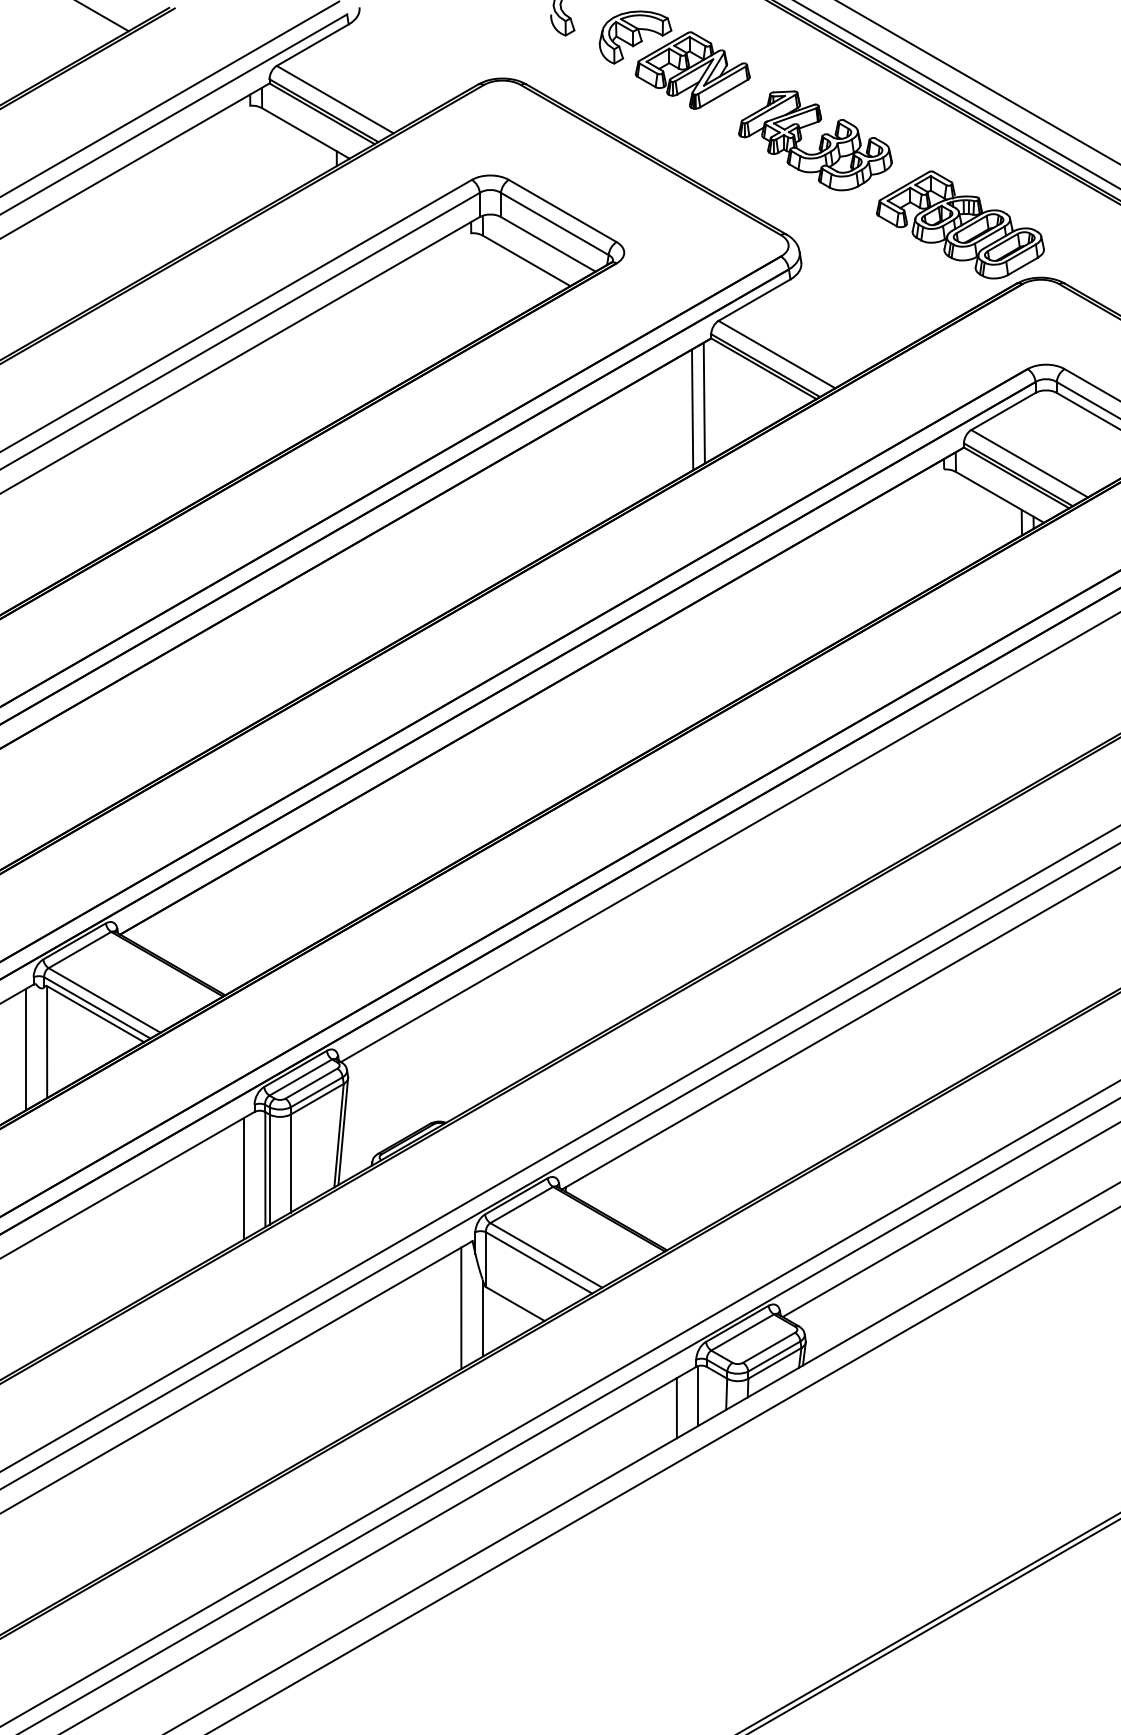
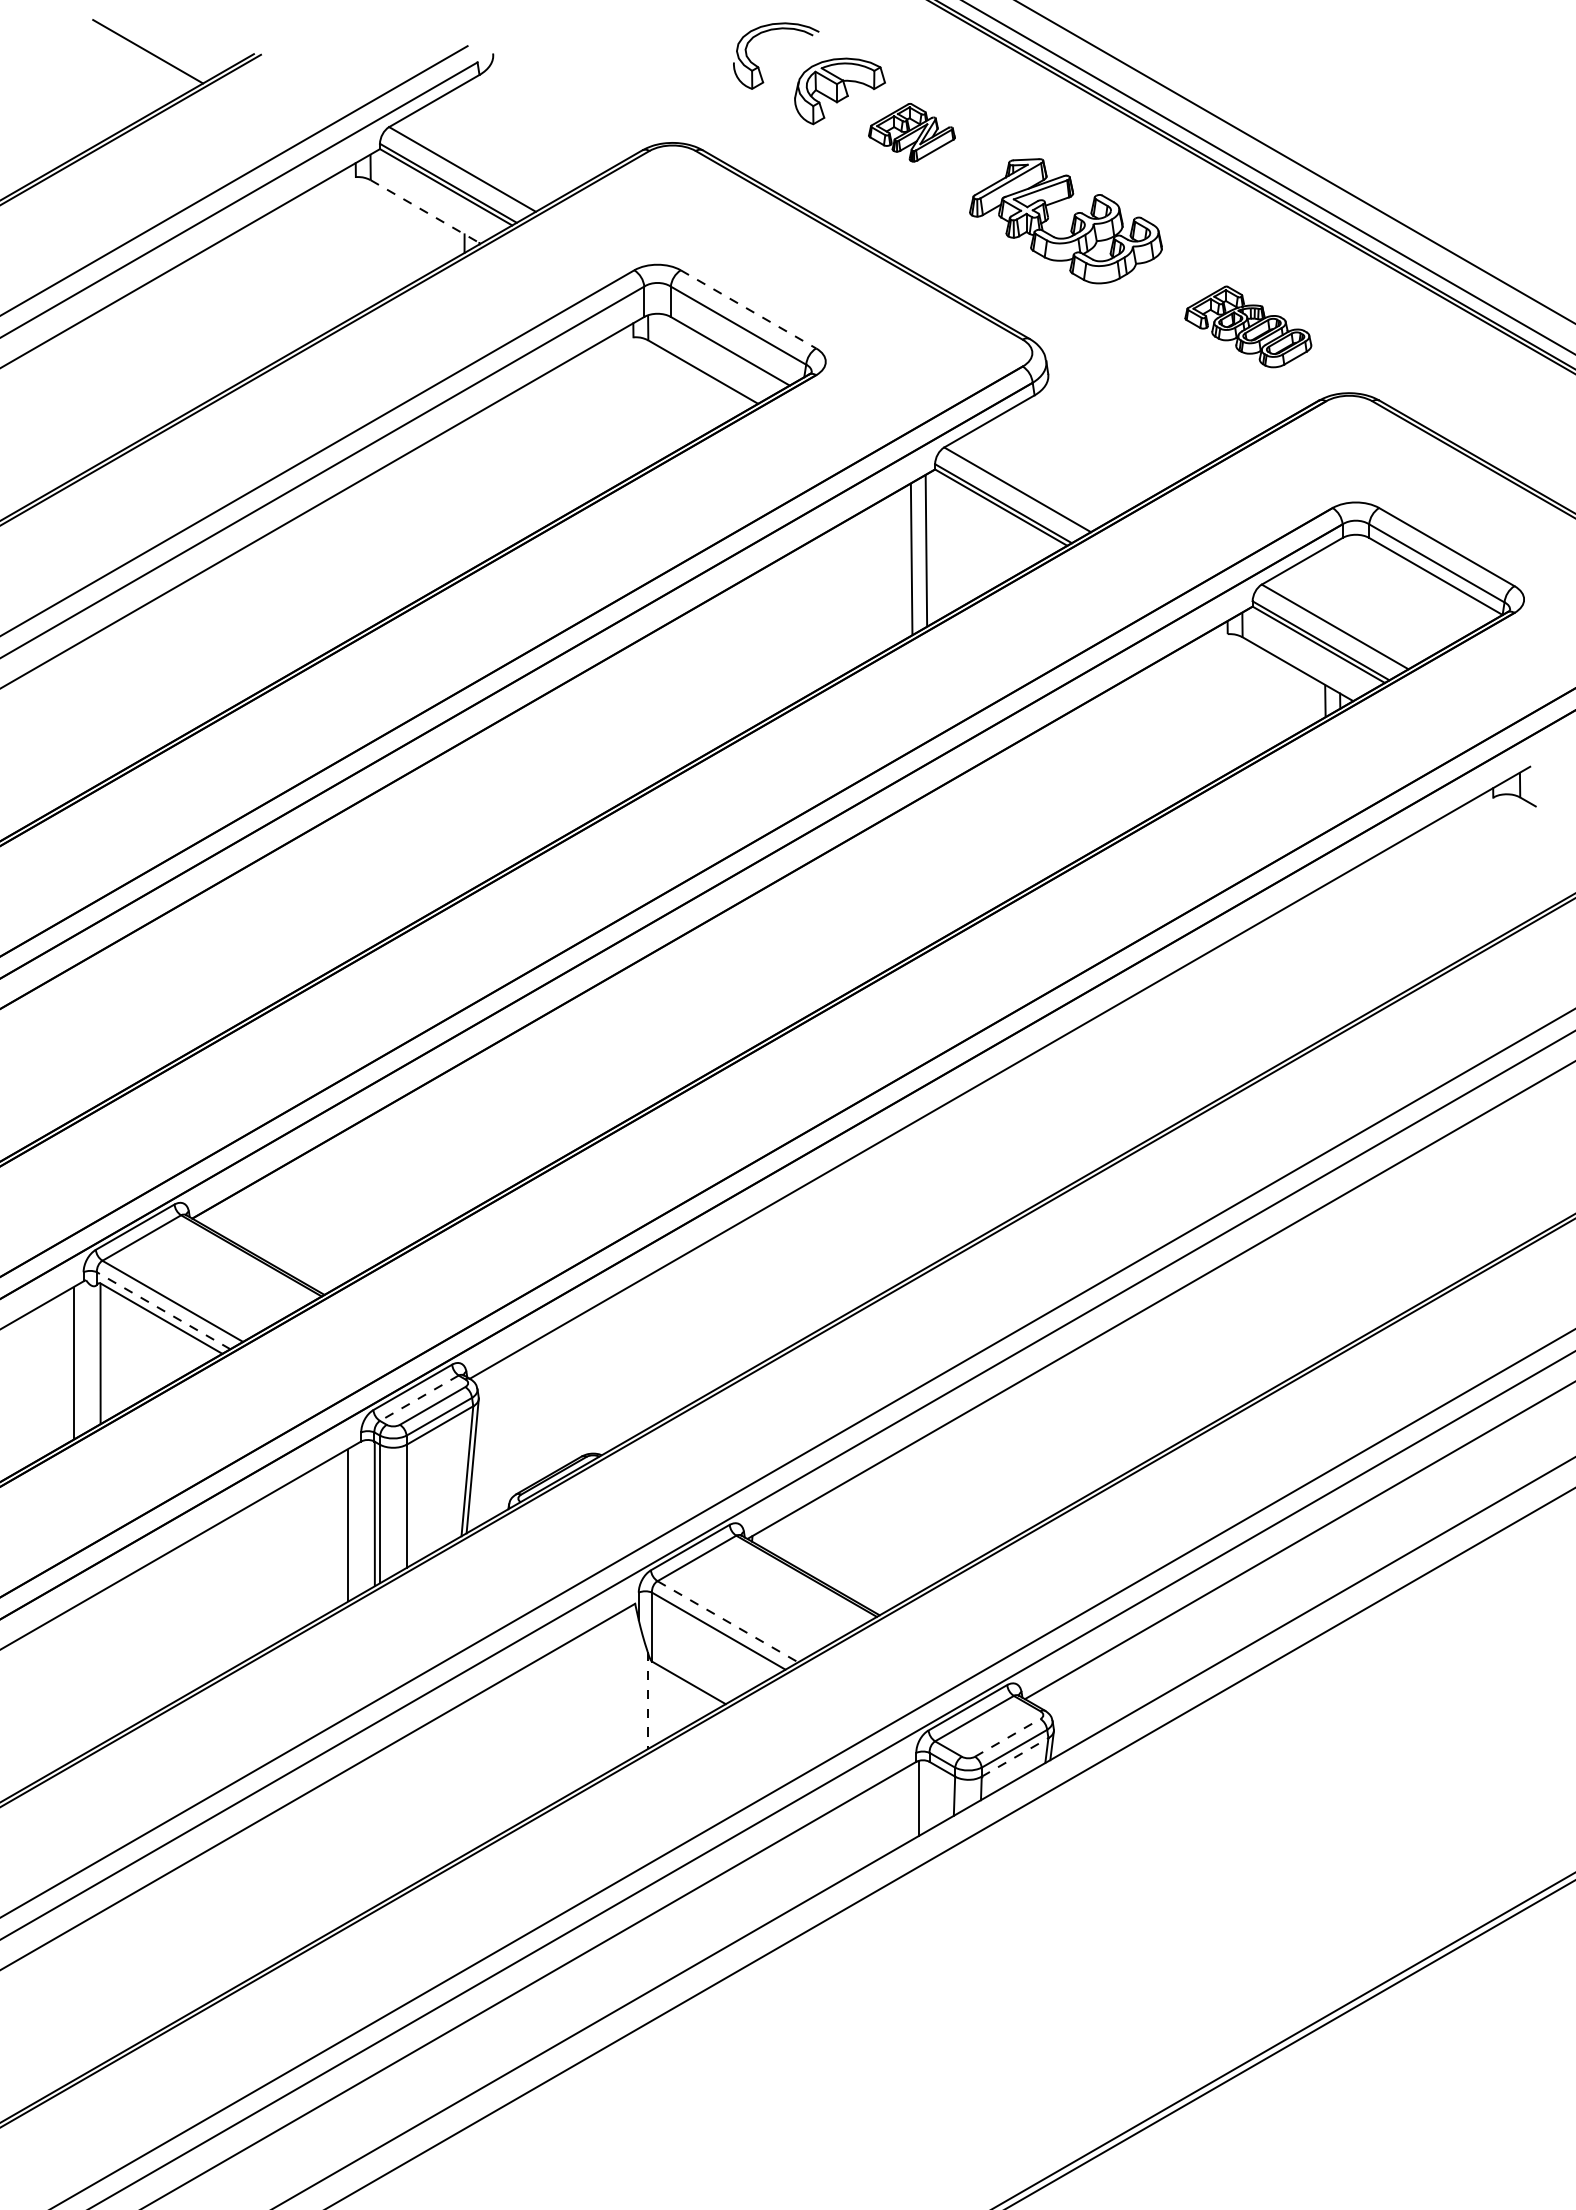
part: (692, 70) -> (911, 132), size x0.6
line: (306, 133) -> (426, 212), solid -> dashed
line: (562, 211) -> (748, 309), solid -> dashed
part: (960, 224) -> (1248, 326), size x0.6
line: (97, 1007) -> (163, 1310), solid -> dashed
line: (300, 1077) -> (418, 1398), solid -> dashed
line: (546, 1255) -> (728, 1622), solid -> dashed
line: (461, 1307) -> (621, 1687), removed
line: (482, 1319) -> (647, 1702), solid -> dashed
line: (768, 1347) -> (1007, 1737), solid -> dashed
line: (775, 1363) -> (1015, 1757), solid -> dashed
line: (676, 1407) -> (891, 1813), removed

